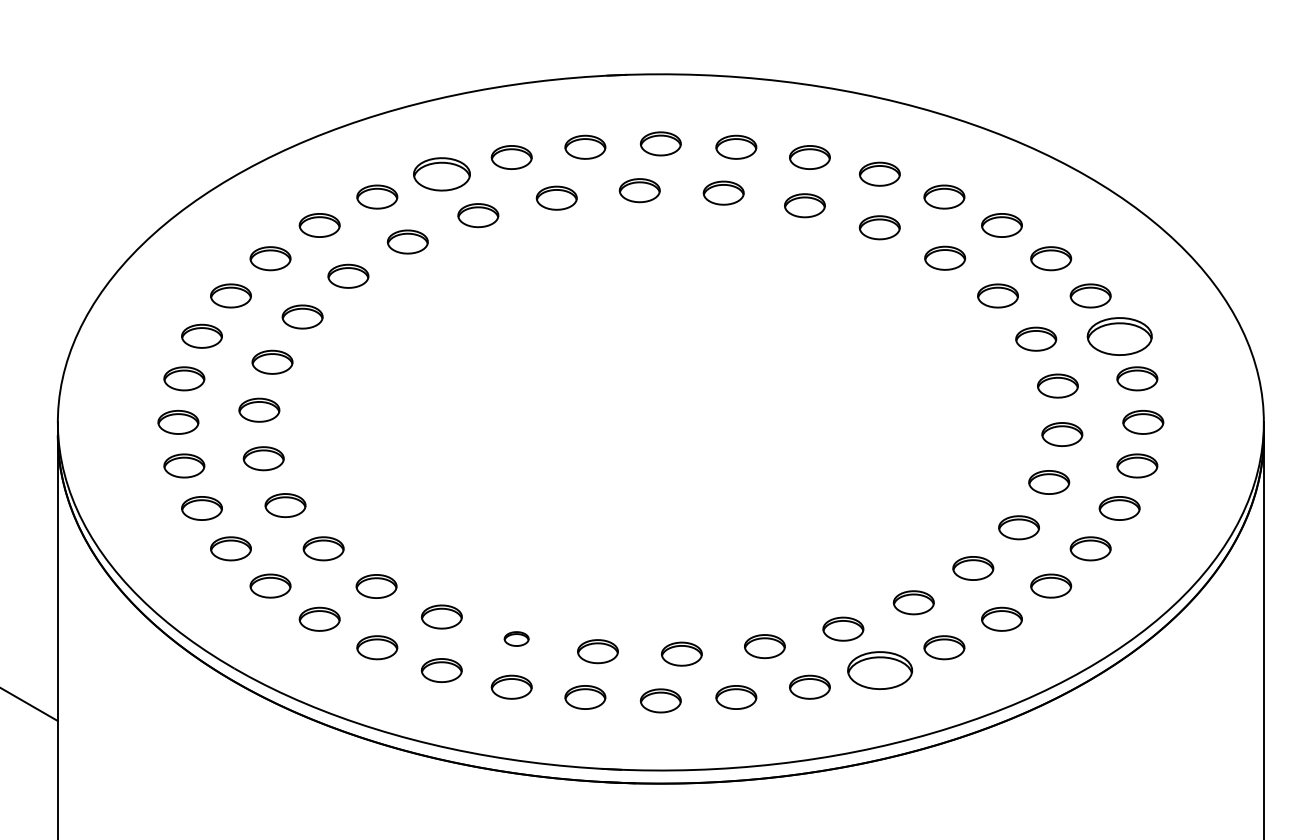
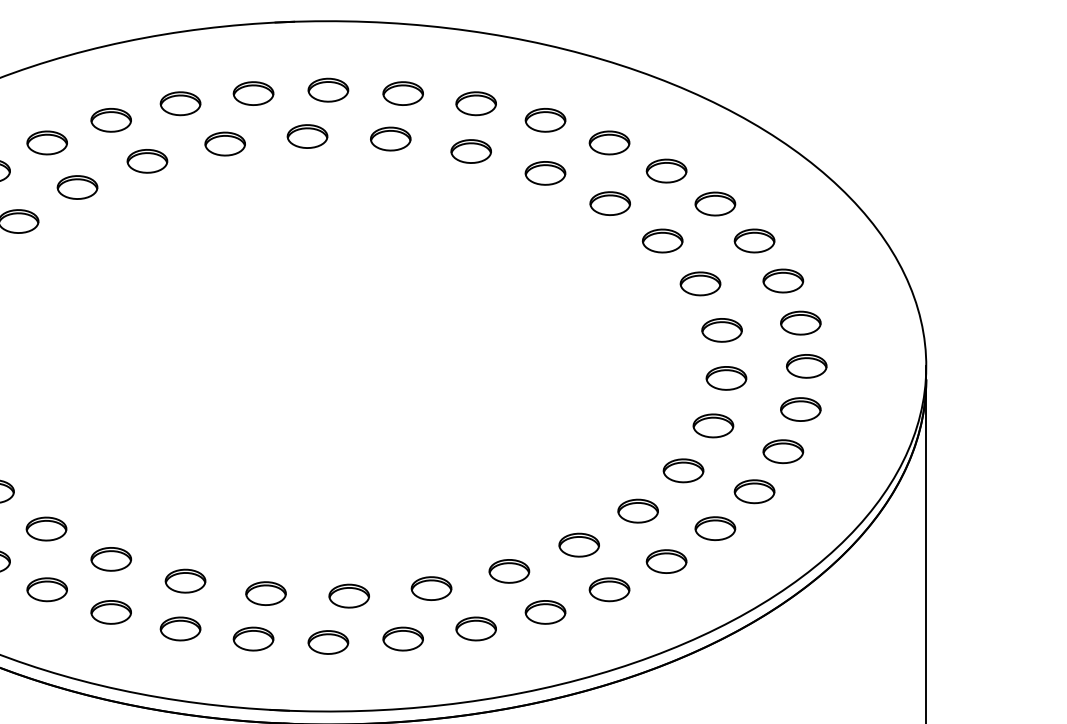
part: (441, 173) -> (110, 119), size x0.71
part: (1119, 335) -> (783, 280), size x0.62
part: (516, 638) -> (185, 580), size x1.67
part: (879, 670) -> (545, 612), size x0.62

